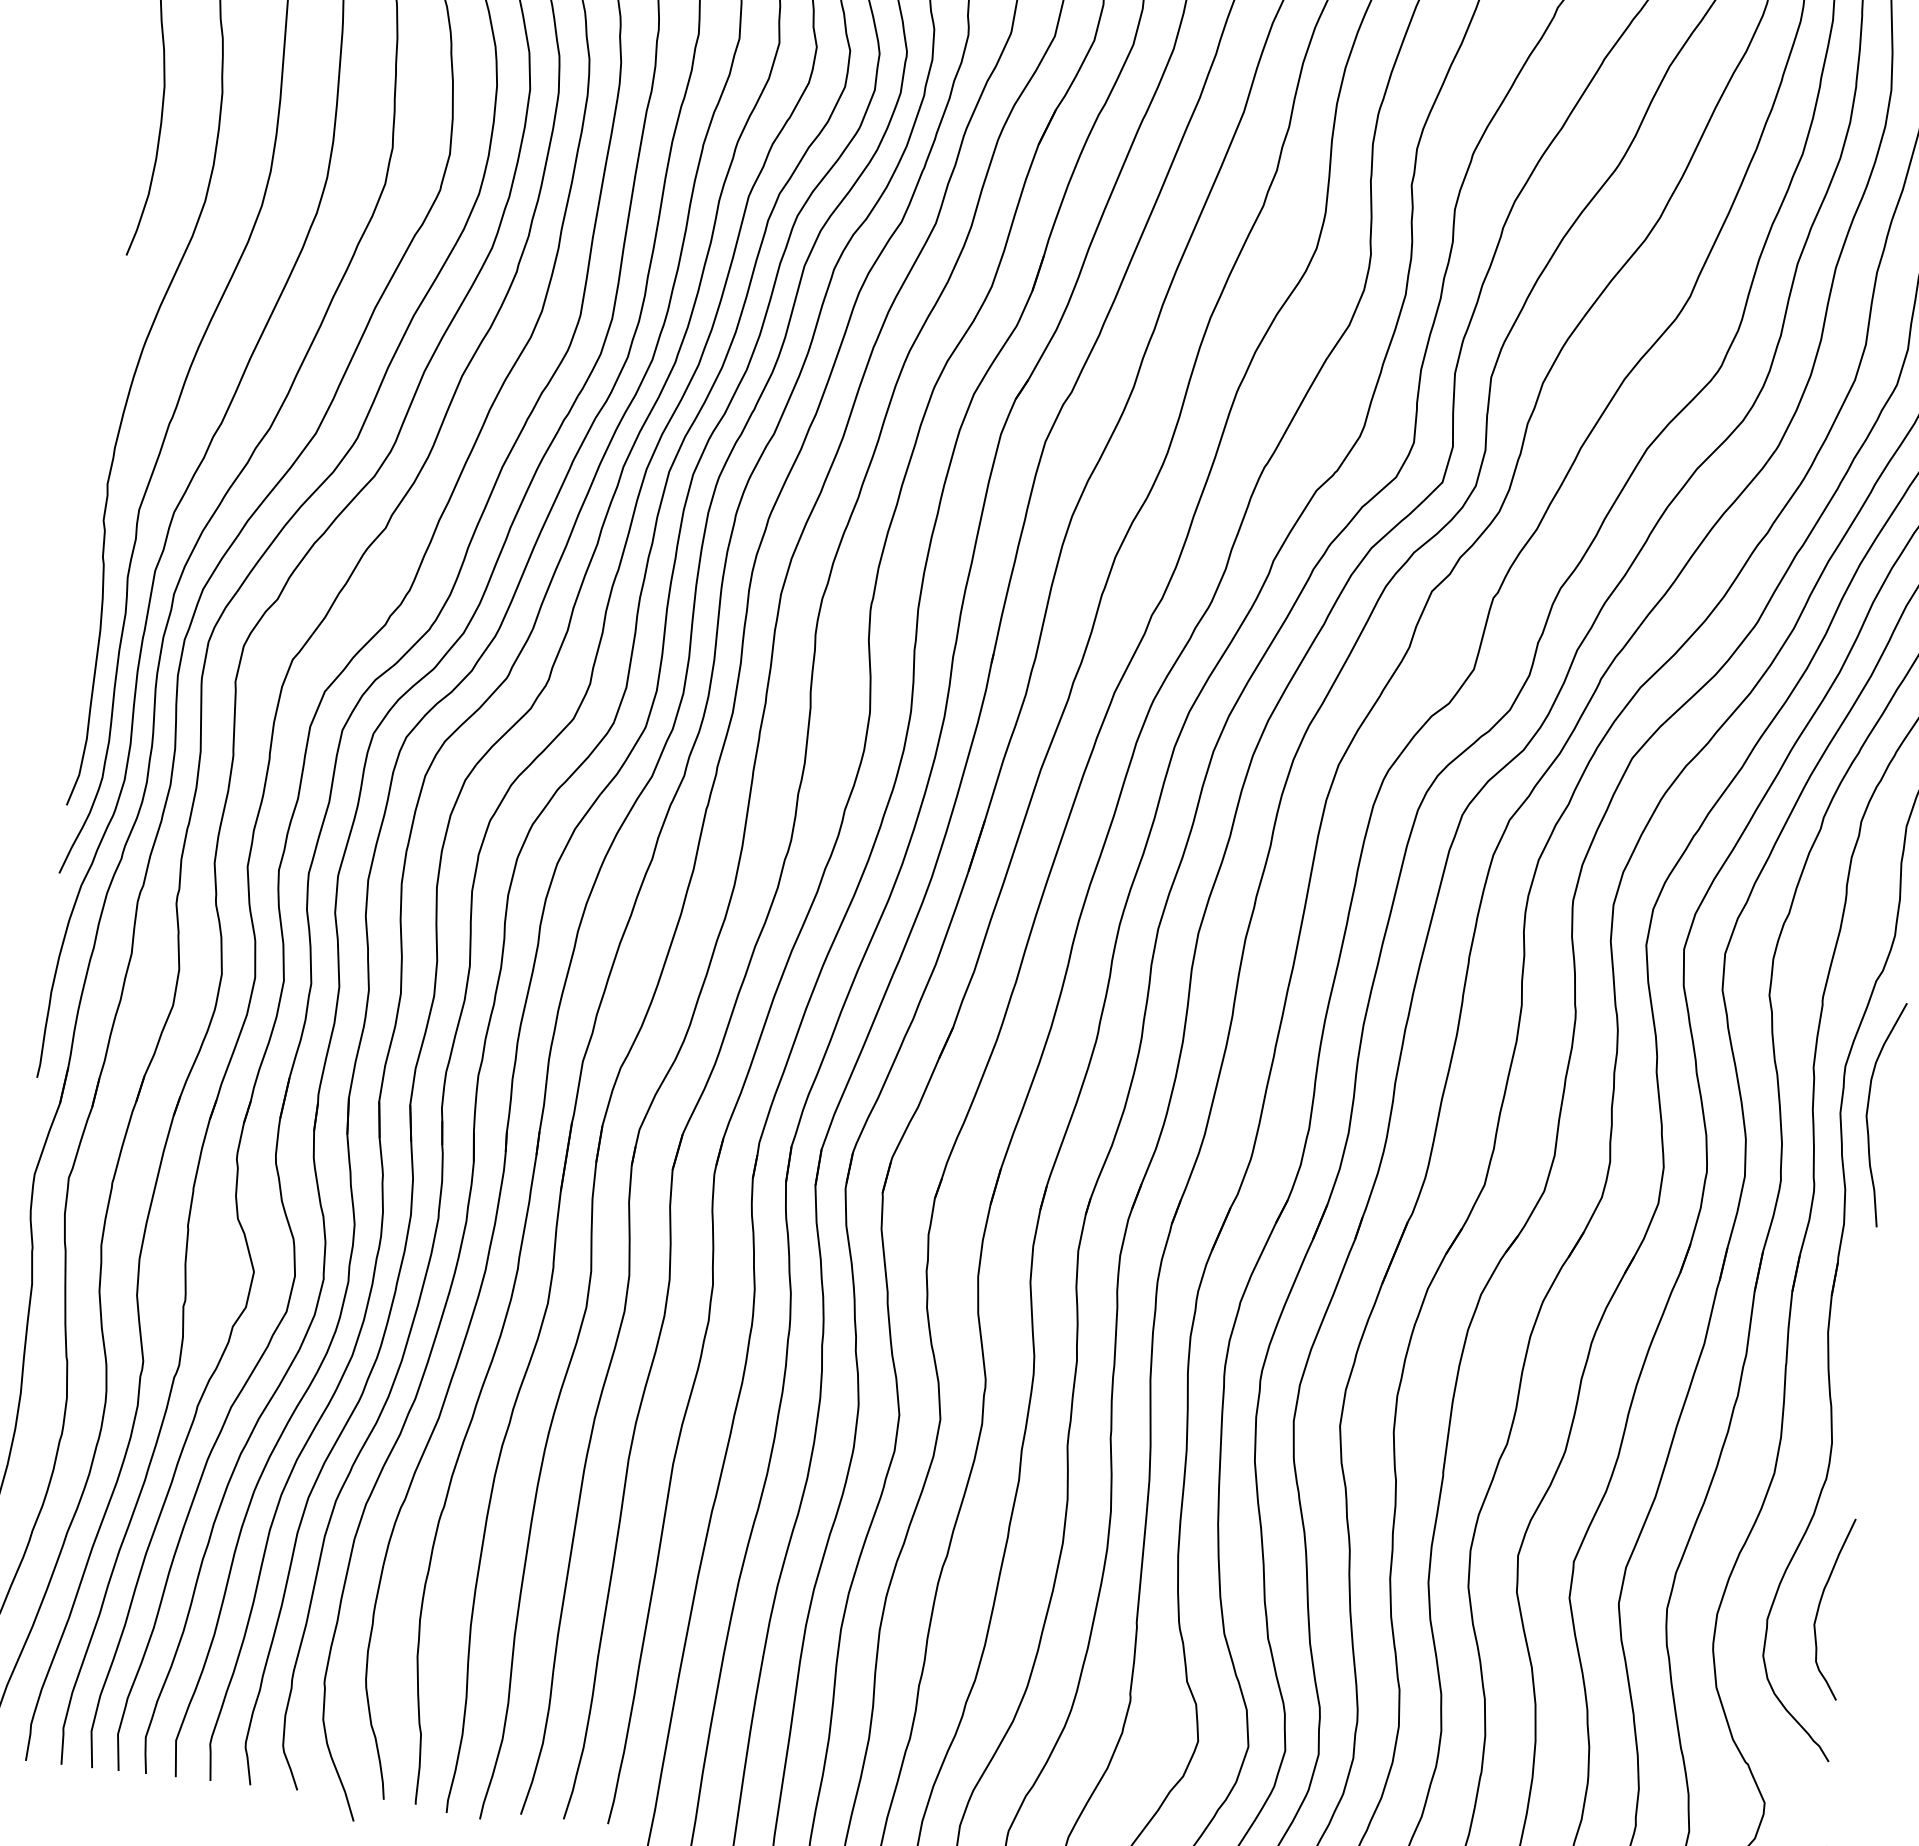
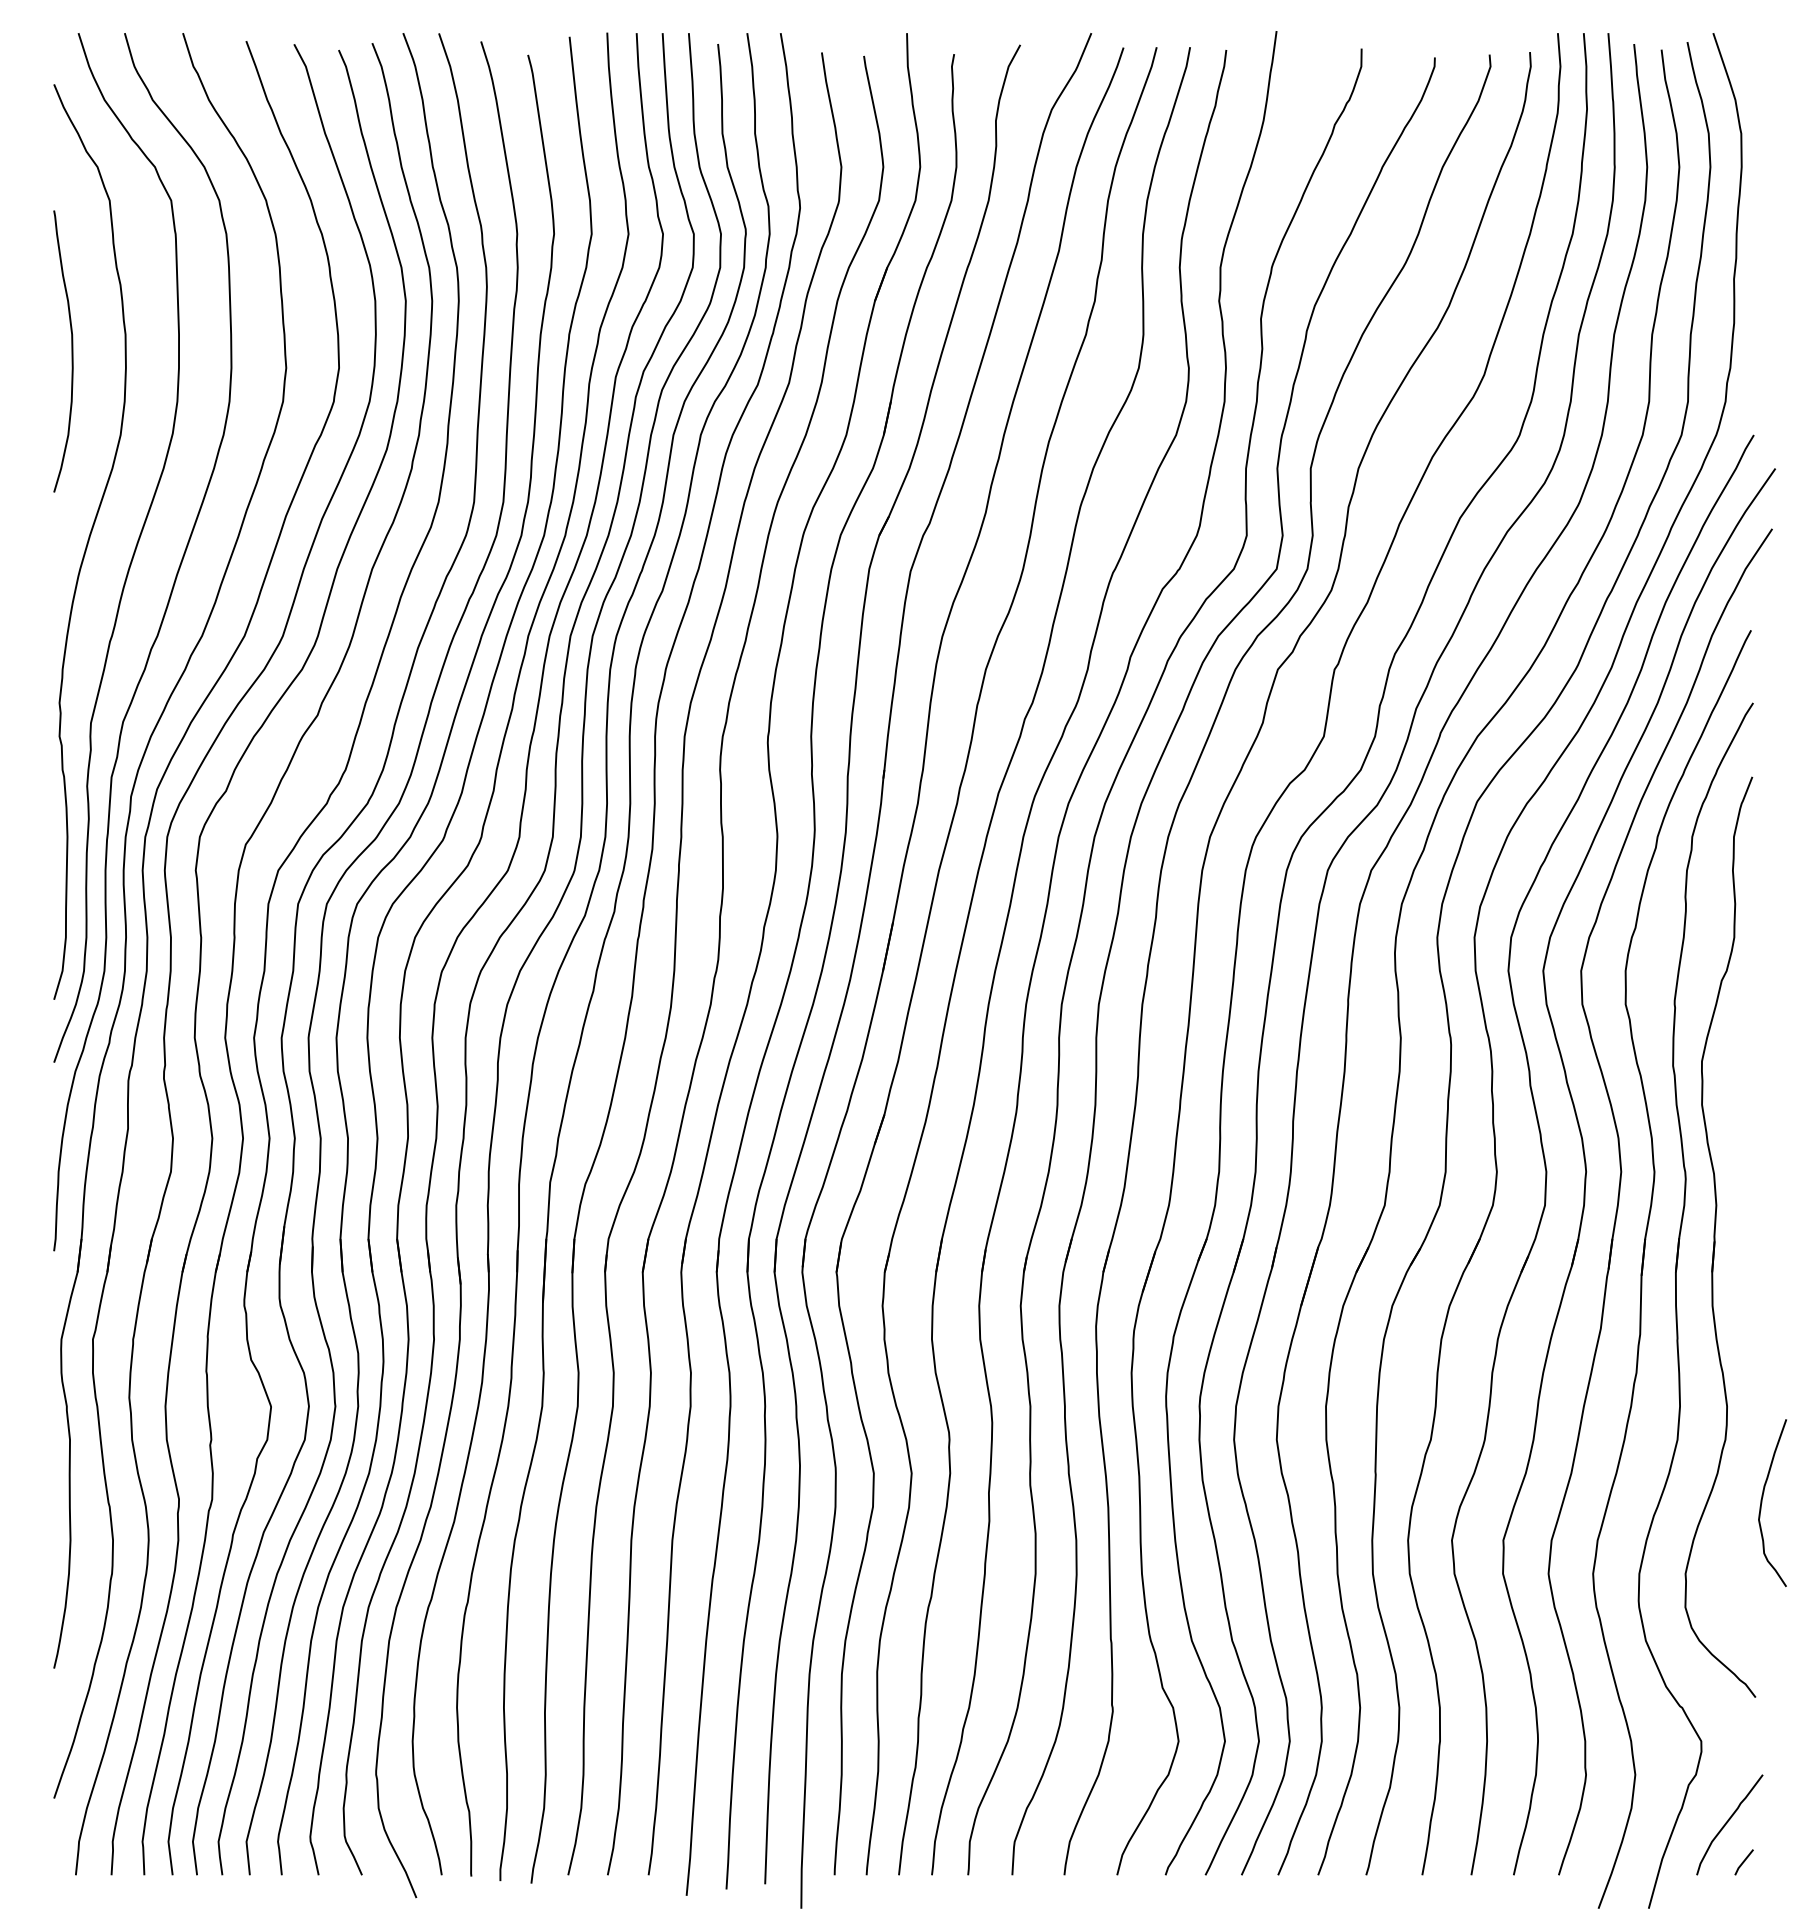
curve: (1868, 1112) -> (1727, 1101), removed
curve: (1820, 1607) -> (1762, 1503), moved

